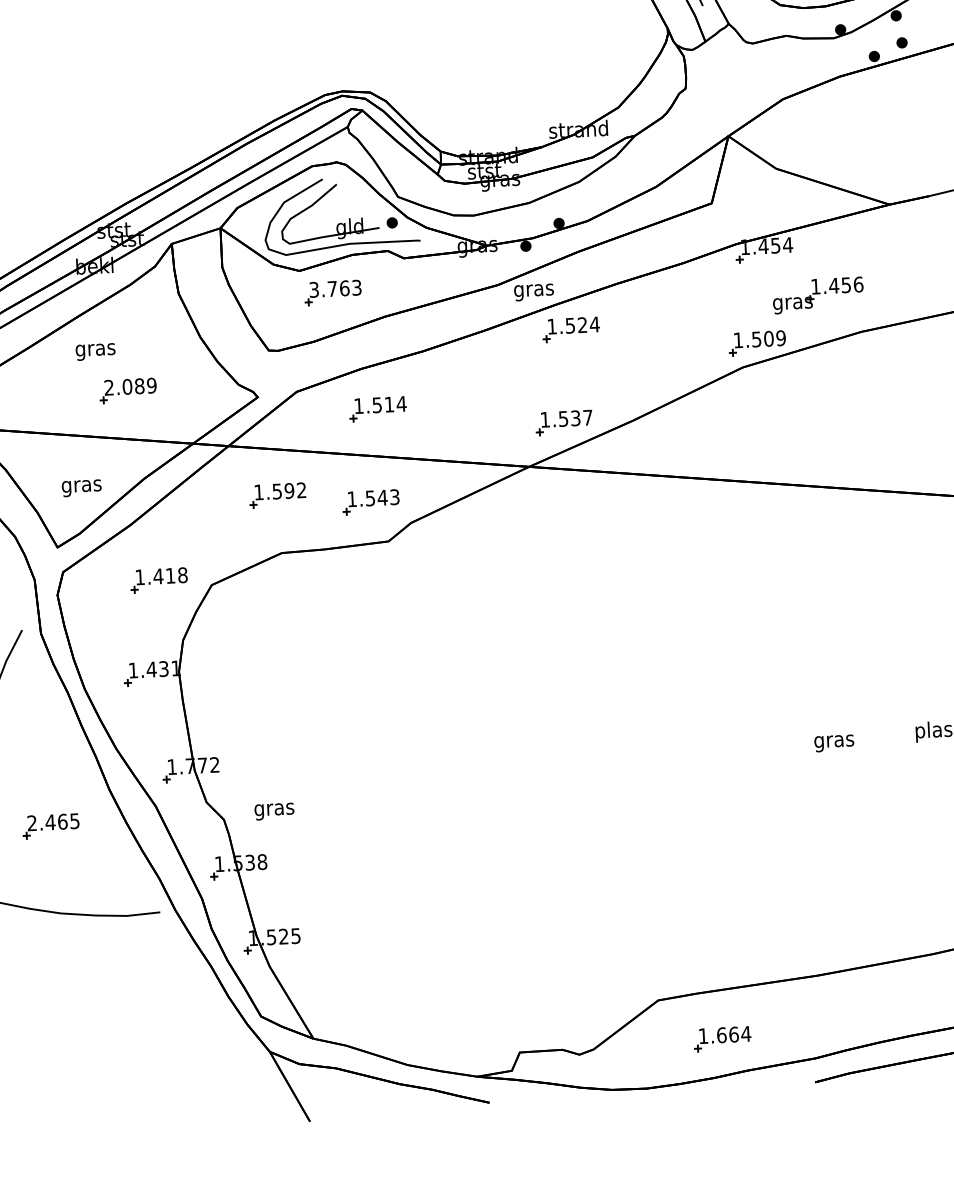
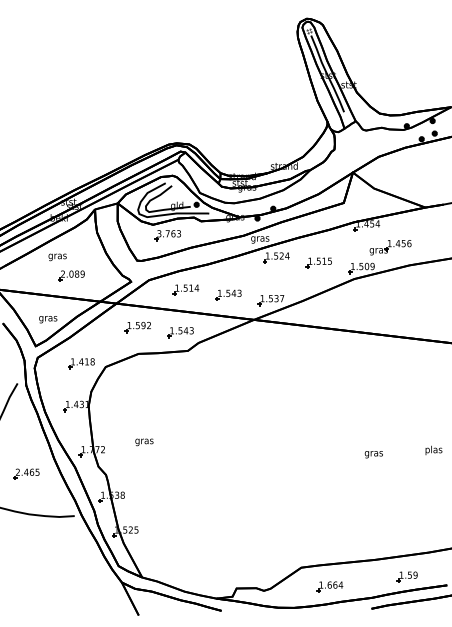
part: (663, 335) -> (318, 262), added
part: (470, 414) -> (228, 294), added
text: (833, 743) -> (373, 454), moved
text: (274, 811) -> (144, 442), moved
part: (887, 1008) -> (406, 576), added

